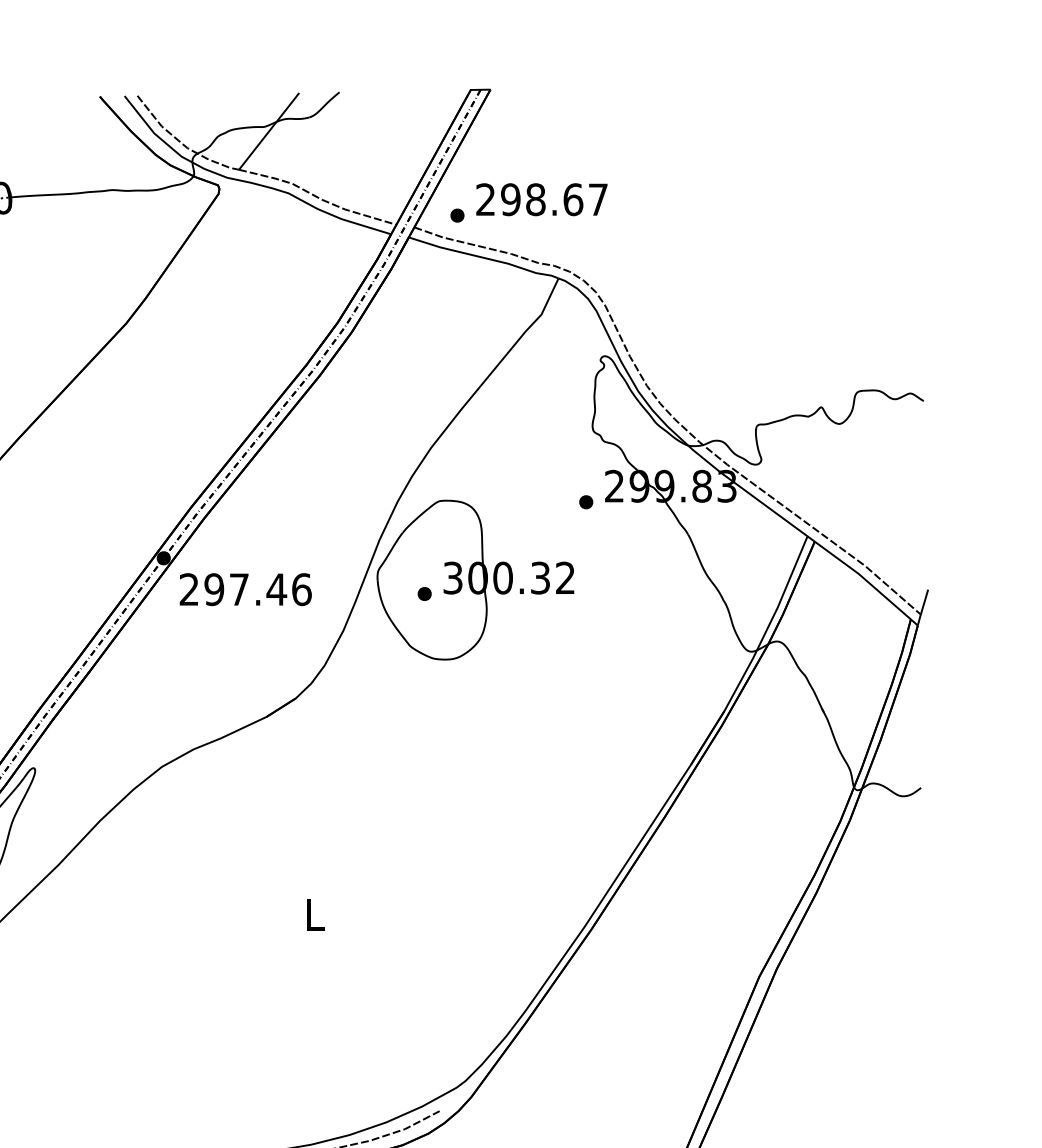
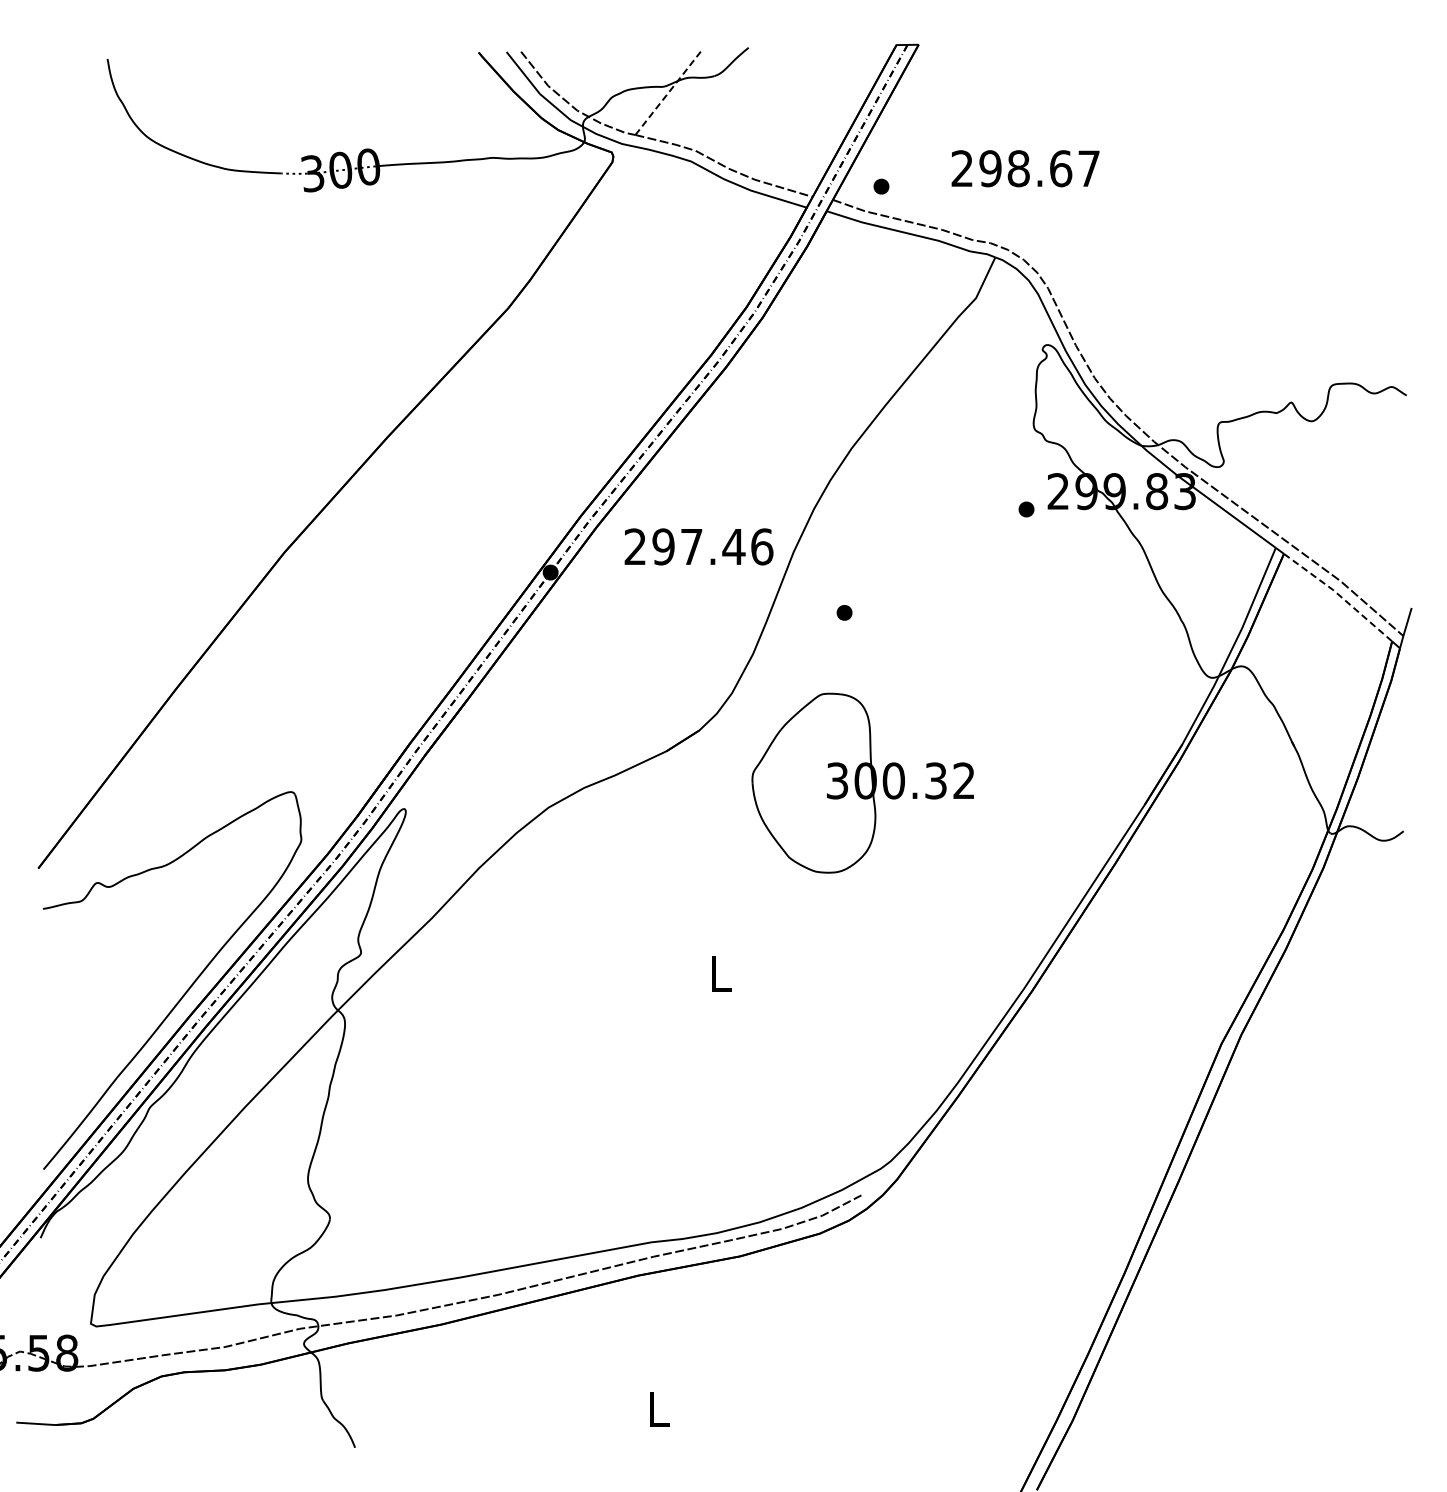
line: (269, 131) -> (669, 91), solid -> dashed
text: (541, 199) -> (1025, 168), moved
line: (864, 578) -> (1339, 595), solid -> dashed
part: (475, 579) -> (862, 782), moved
text: (245, 589) -> (698, 546), moved

